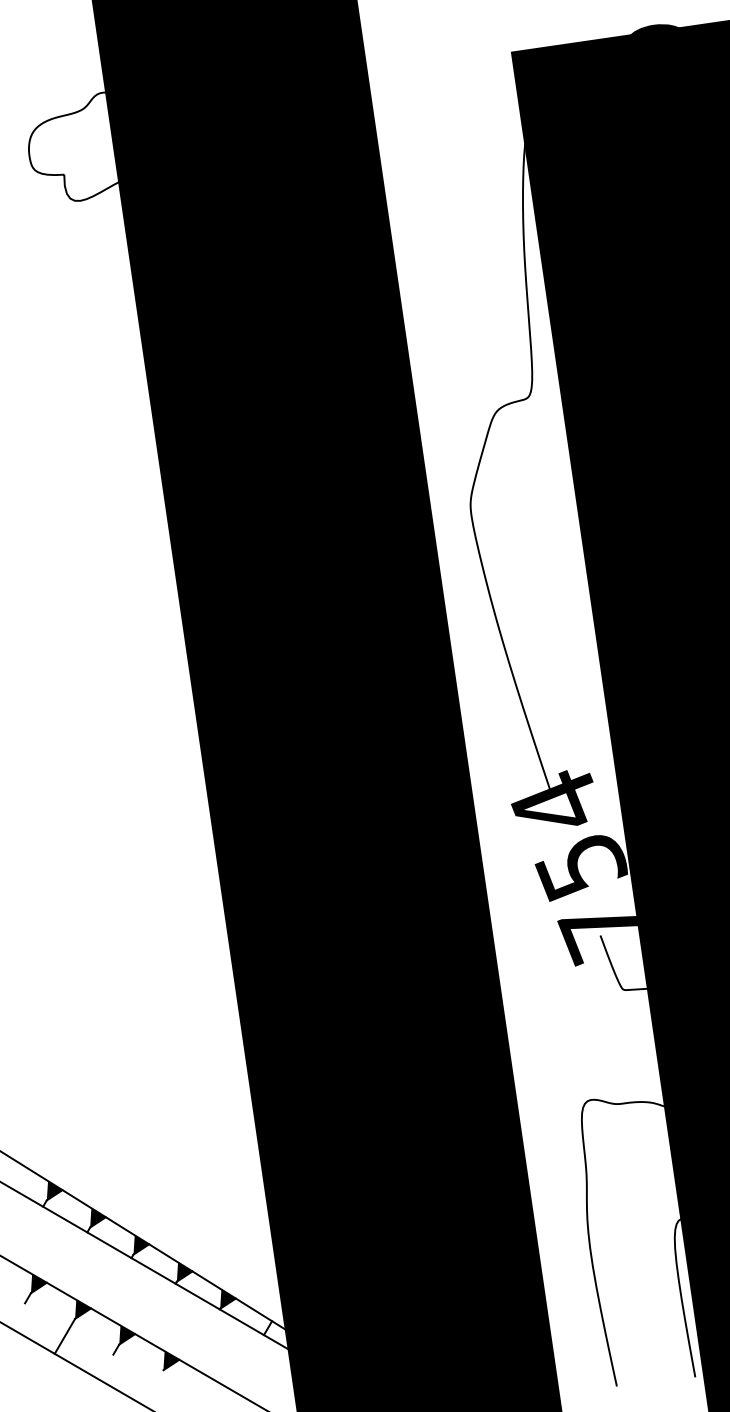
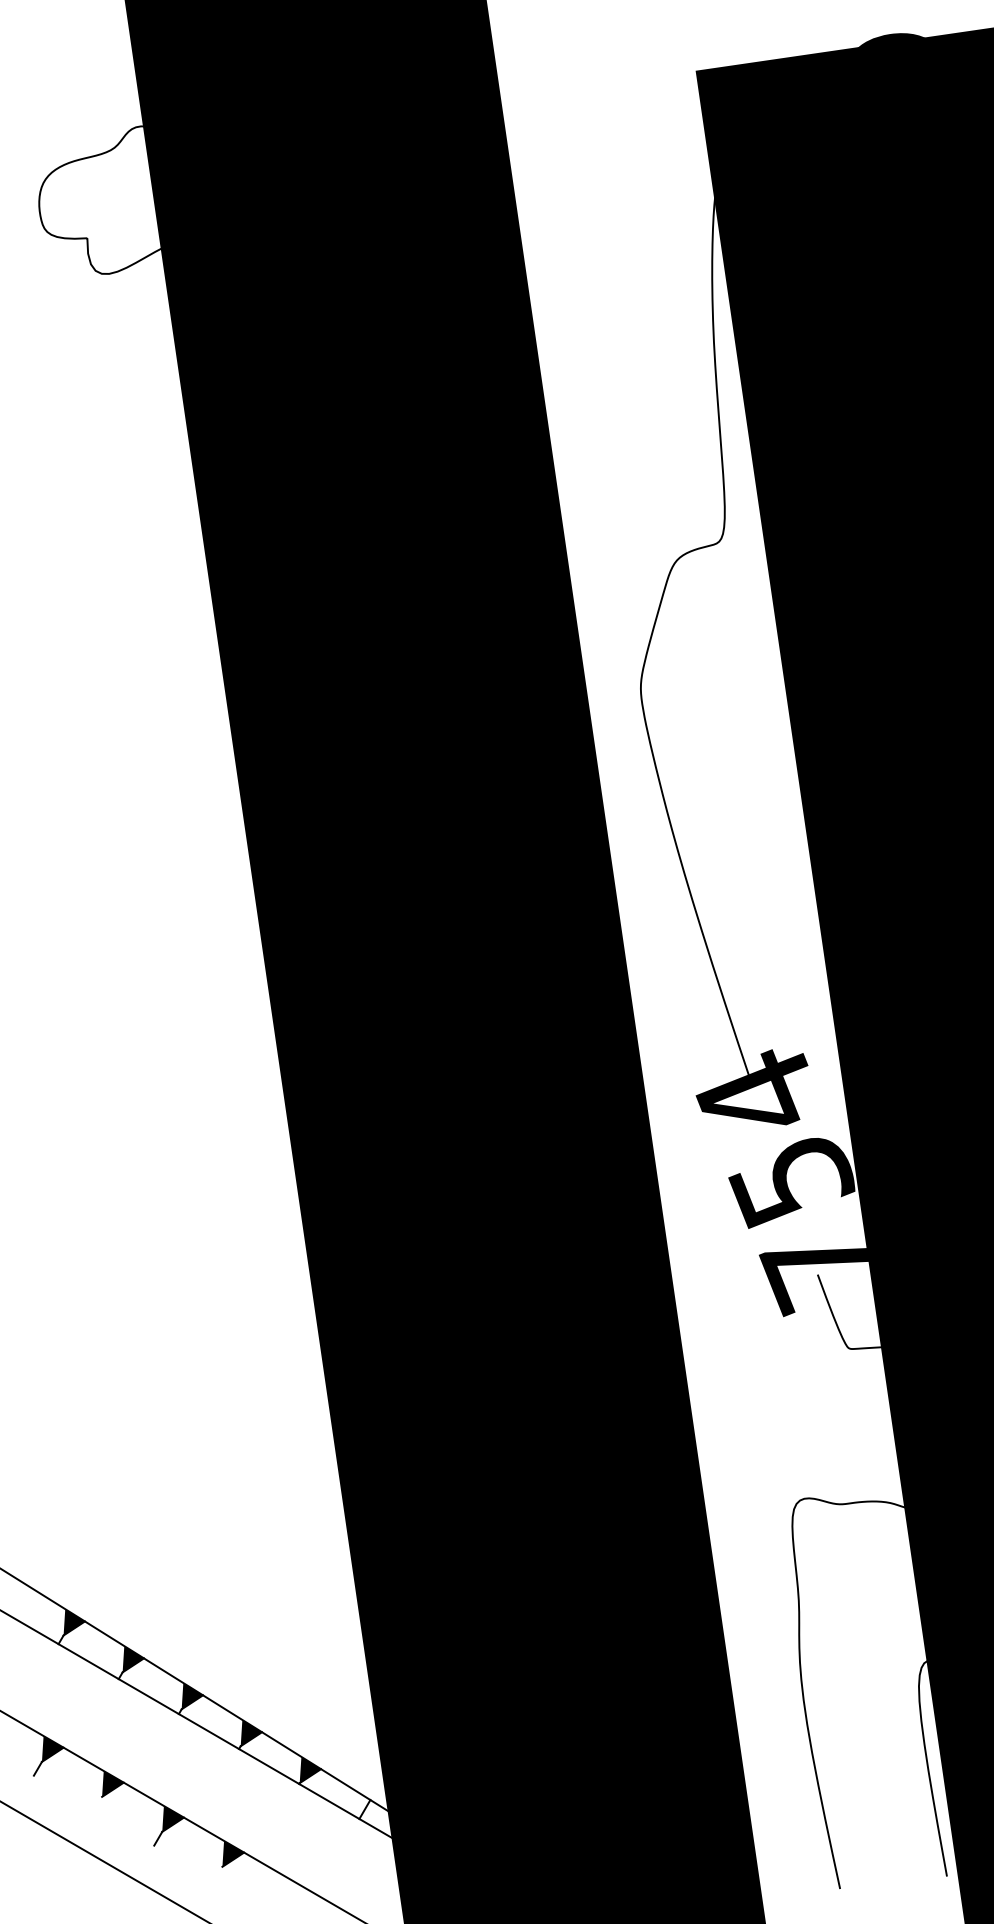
line: (65, 1336) -> (88, 1820), removed

